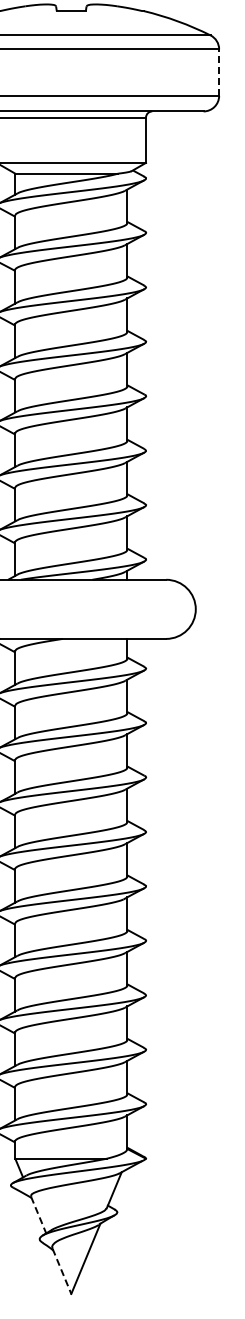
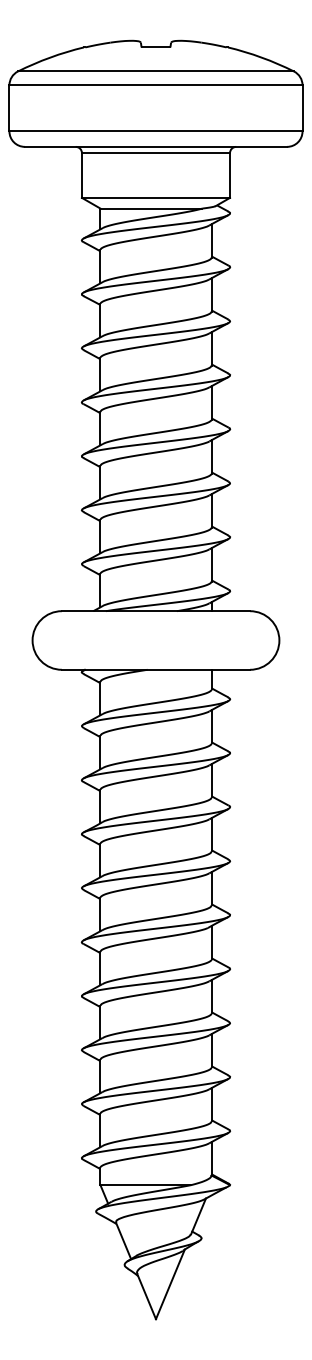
line: (219, 71) -> (302, 107), dashed -> solid
line: (38, 1215) -> (123, 1241), dashed -> solid
line: (61, 1272) -> (146, 1297), dashed -> solid

